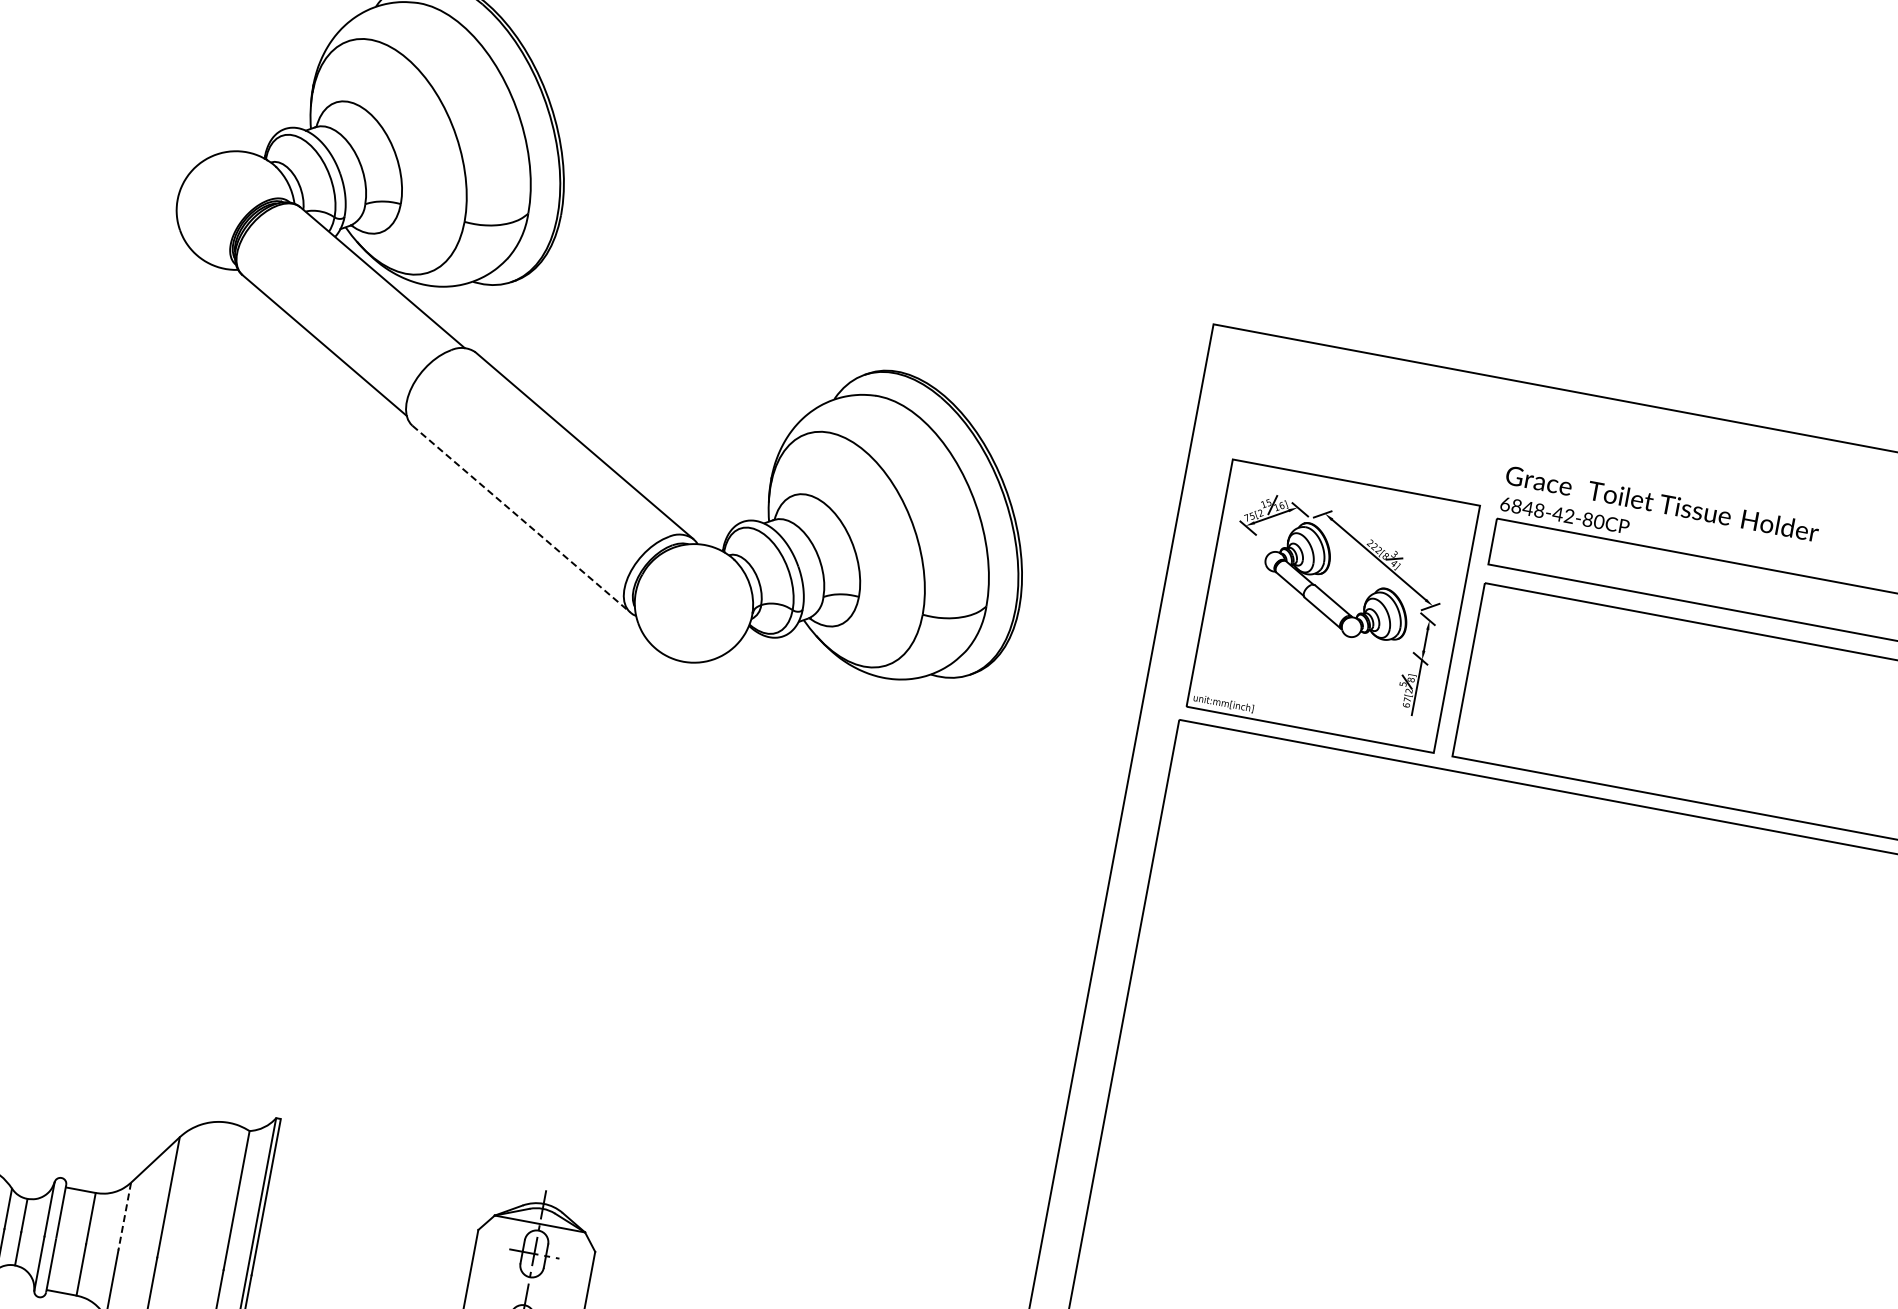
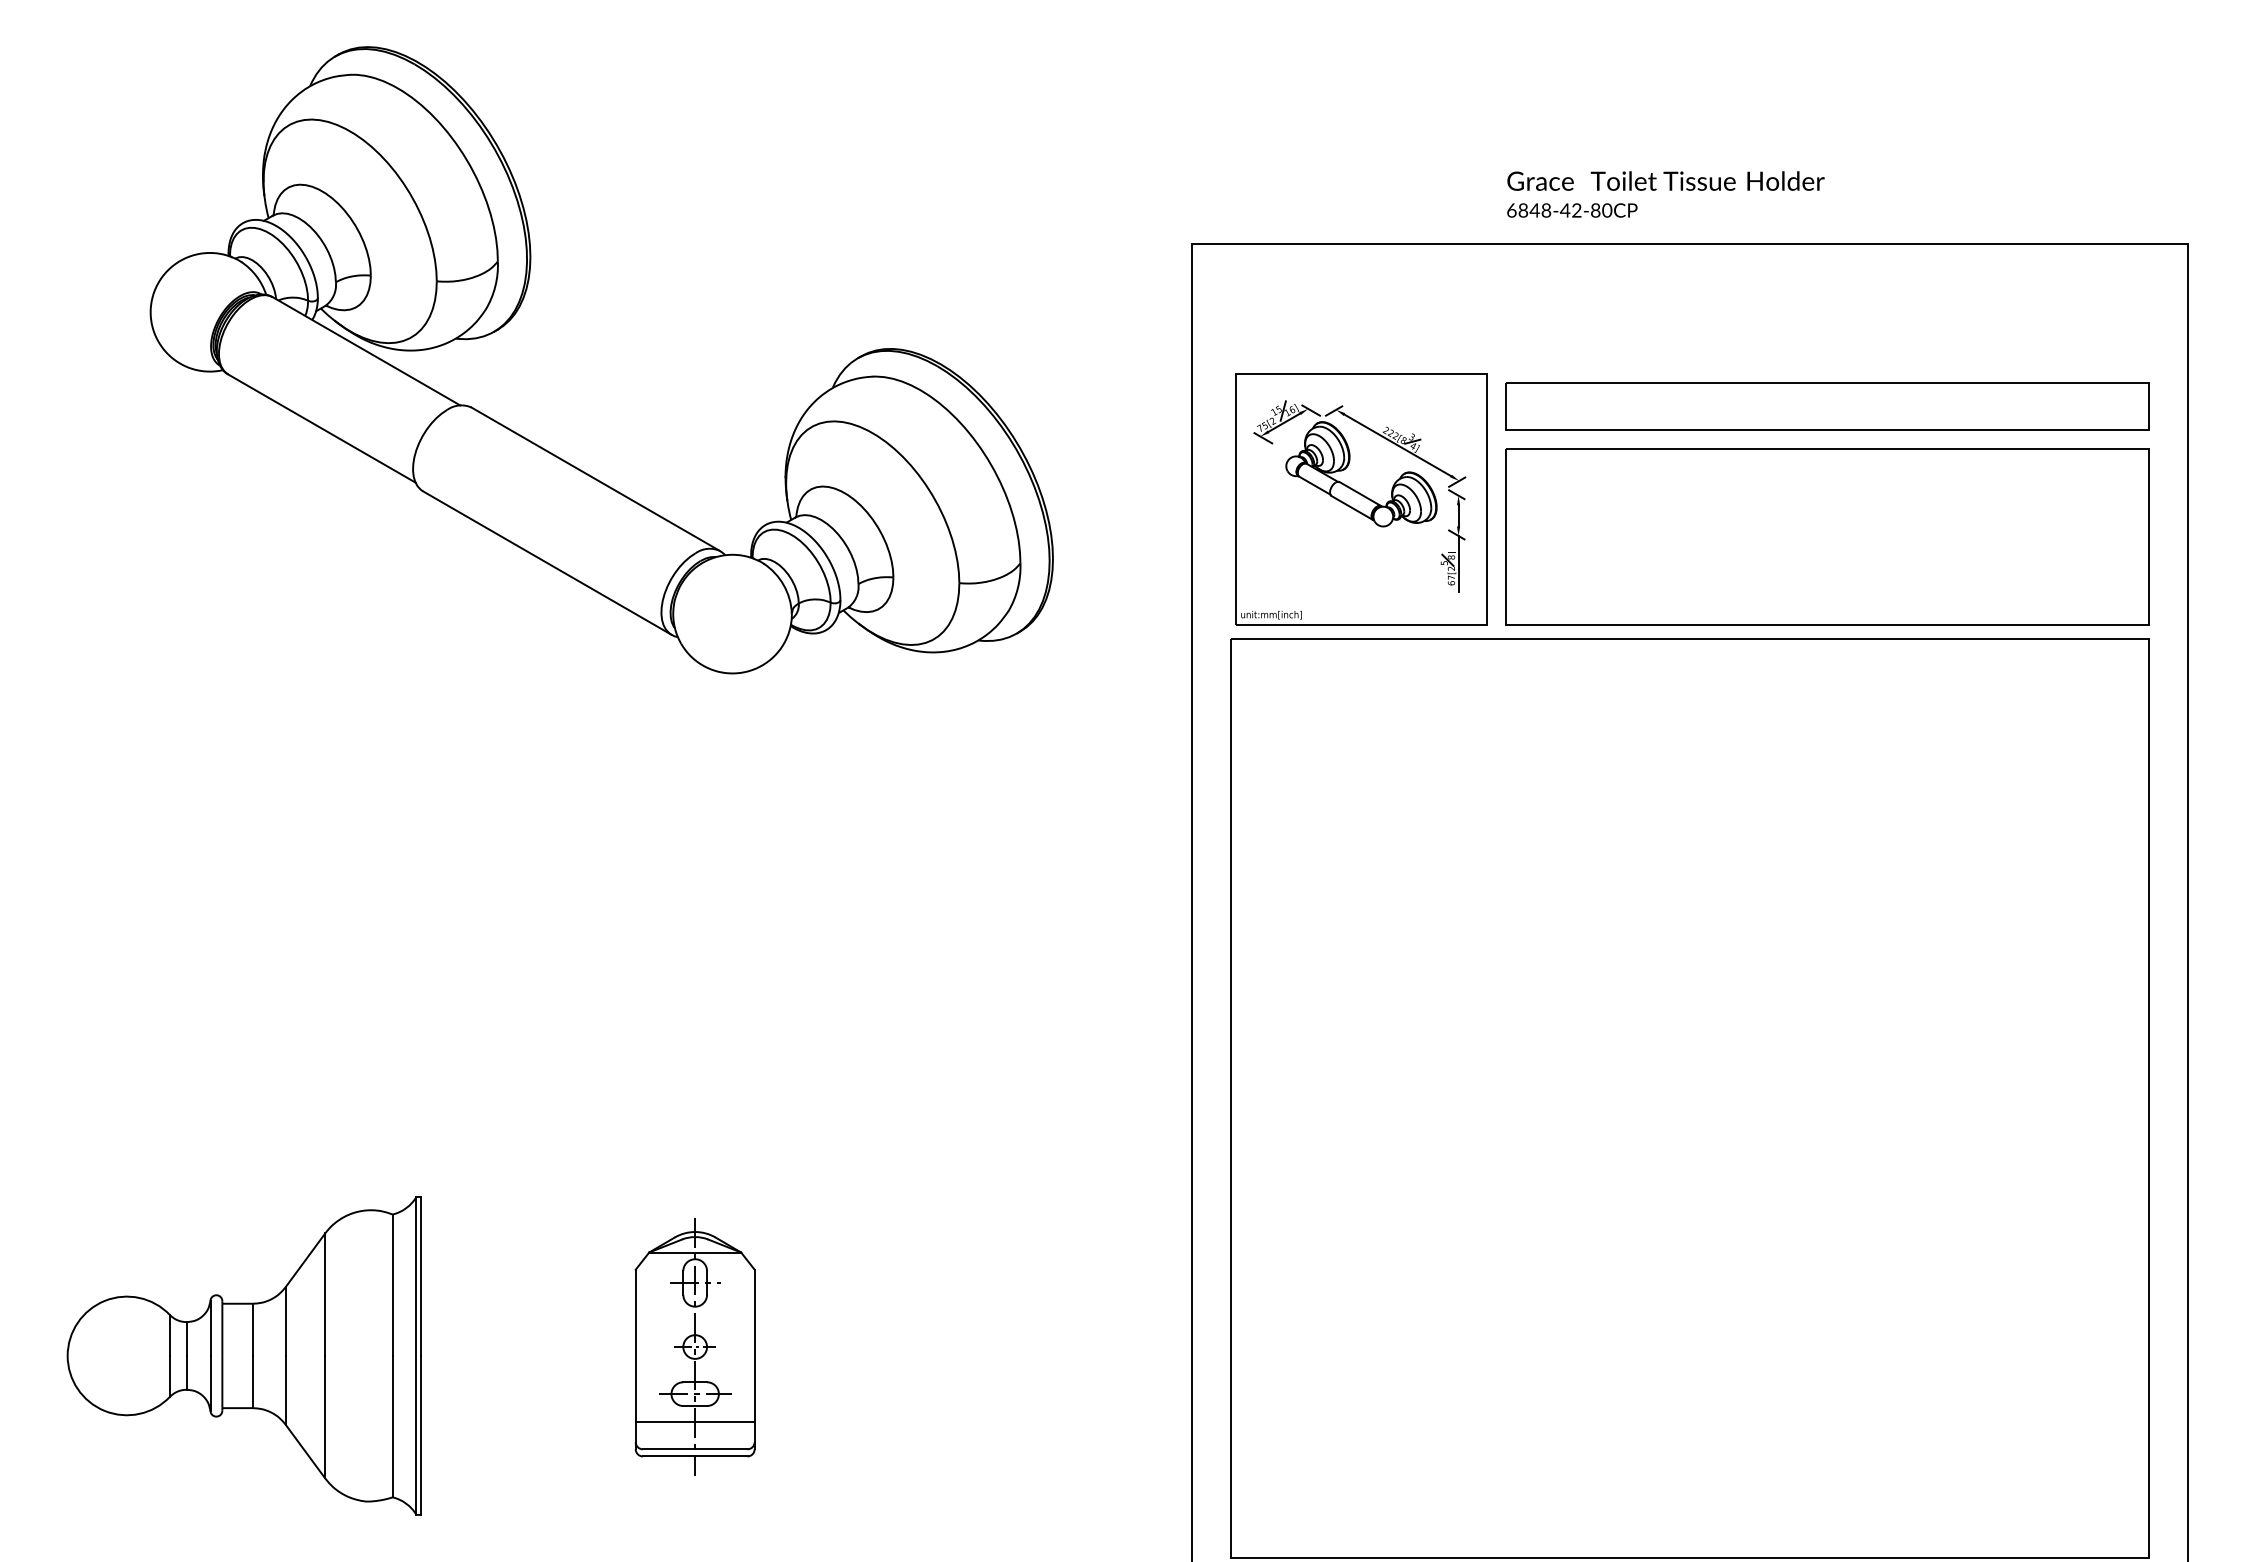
text: (1659, 516) -> (1665, 194), moved
line: (521, 519) -> (547, 563), dashed -> solid
line: (124, 1217) -> (285, 1322), dashed -> solid

